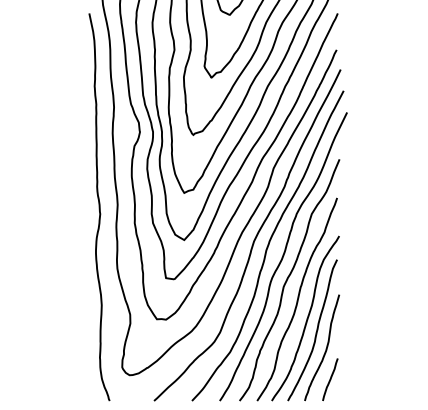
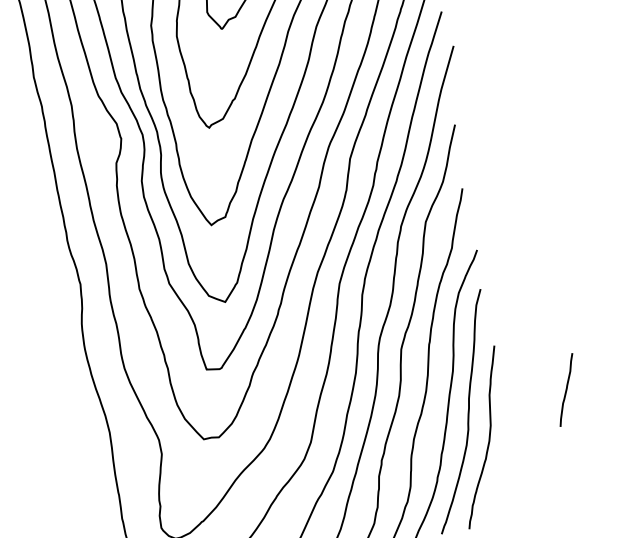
line: (330, 379) -> (566, 389), moved

